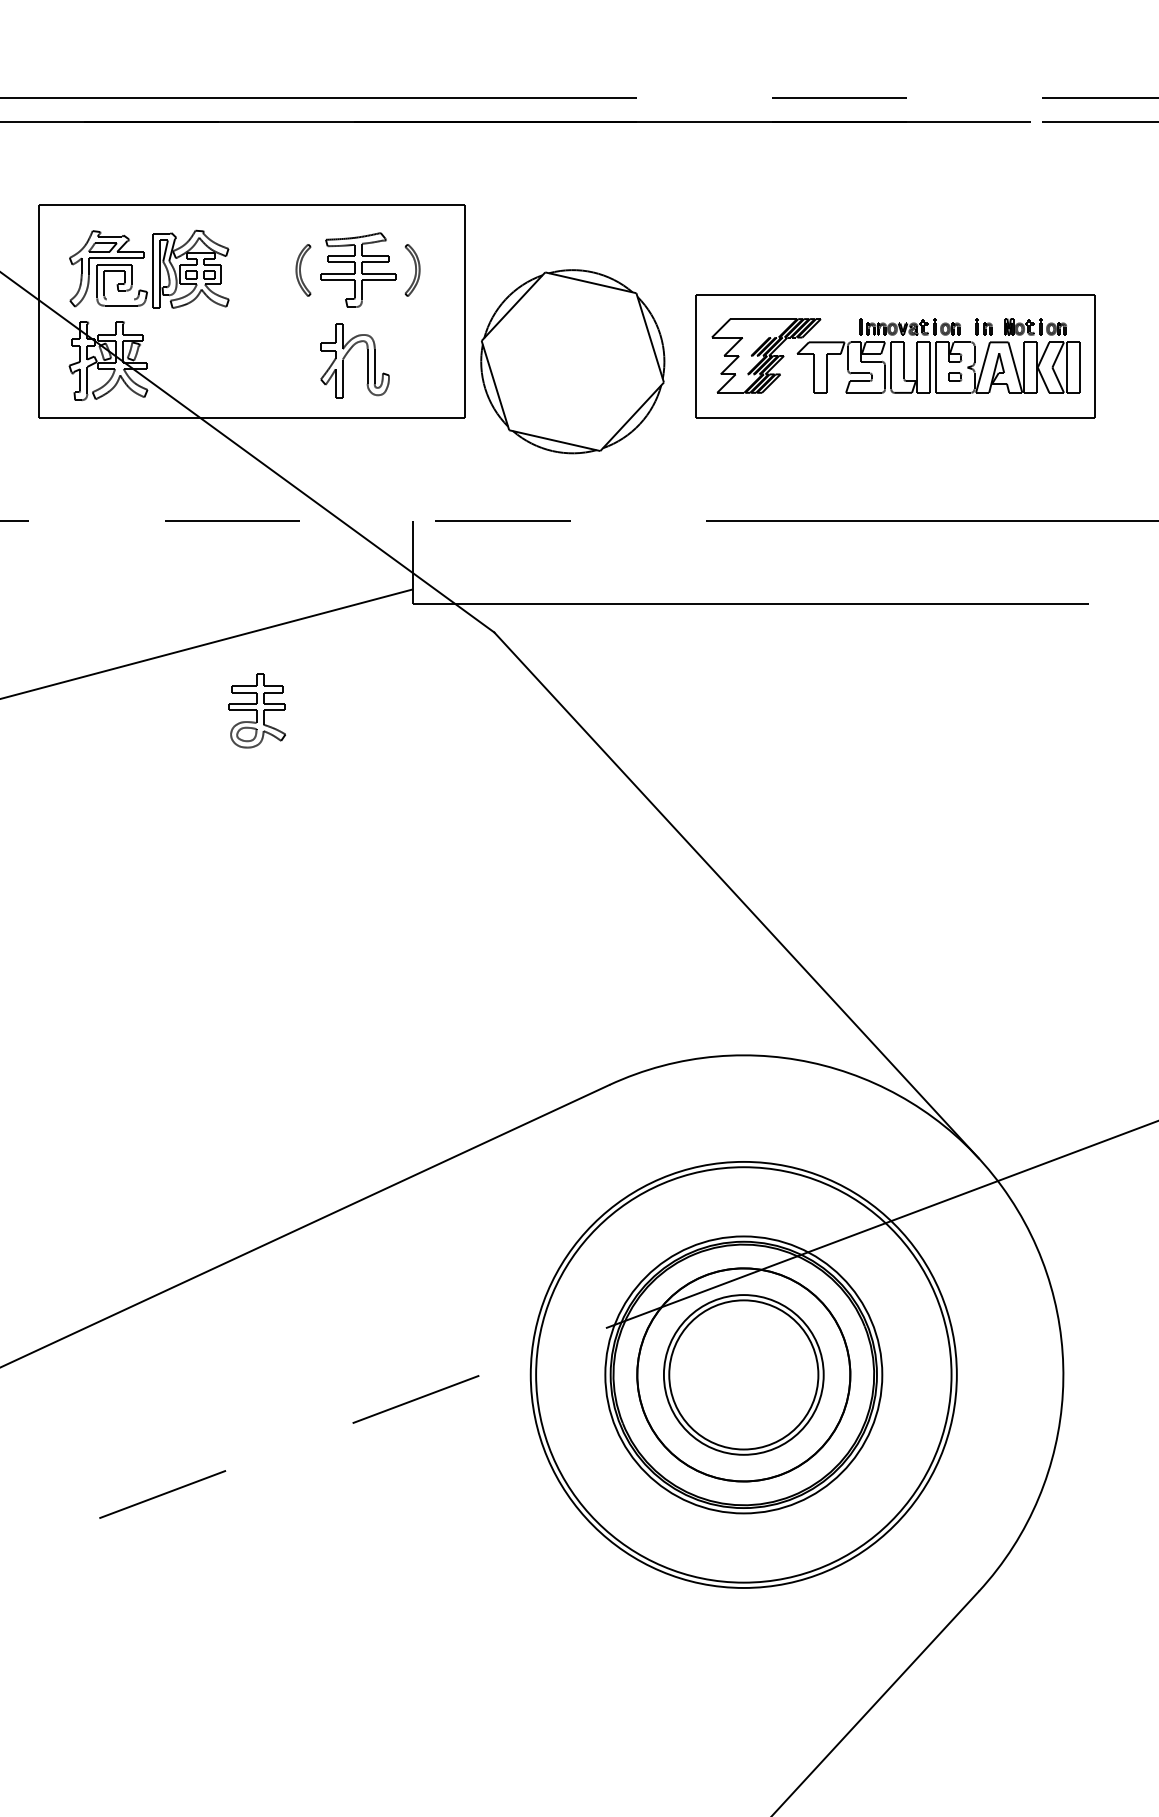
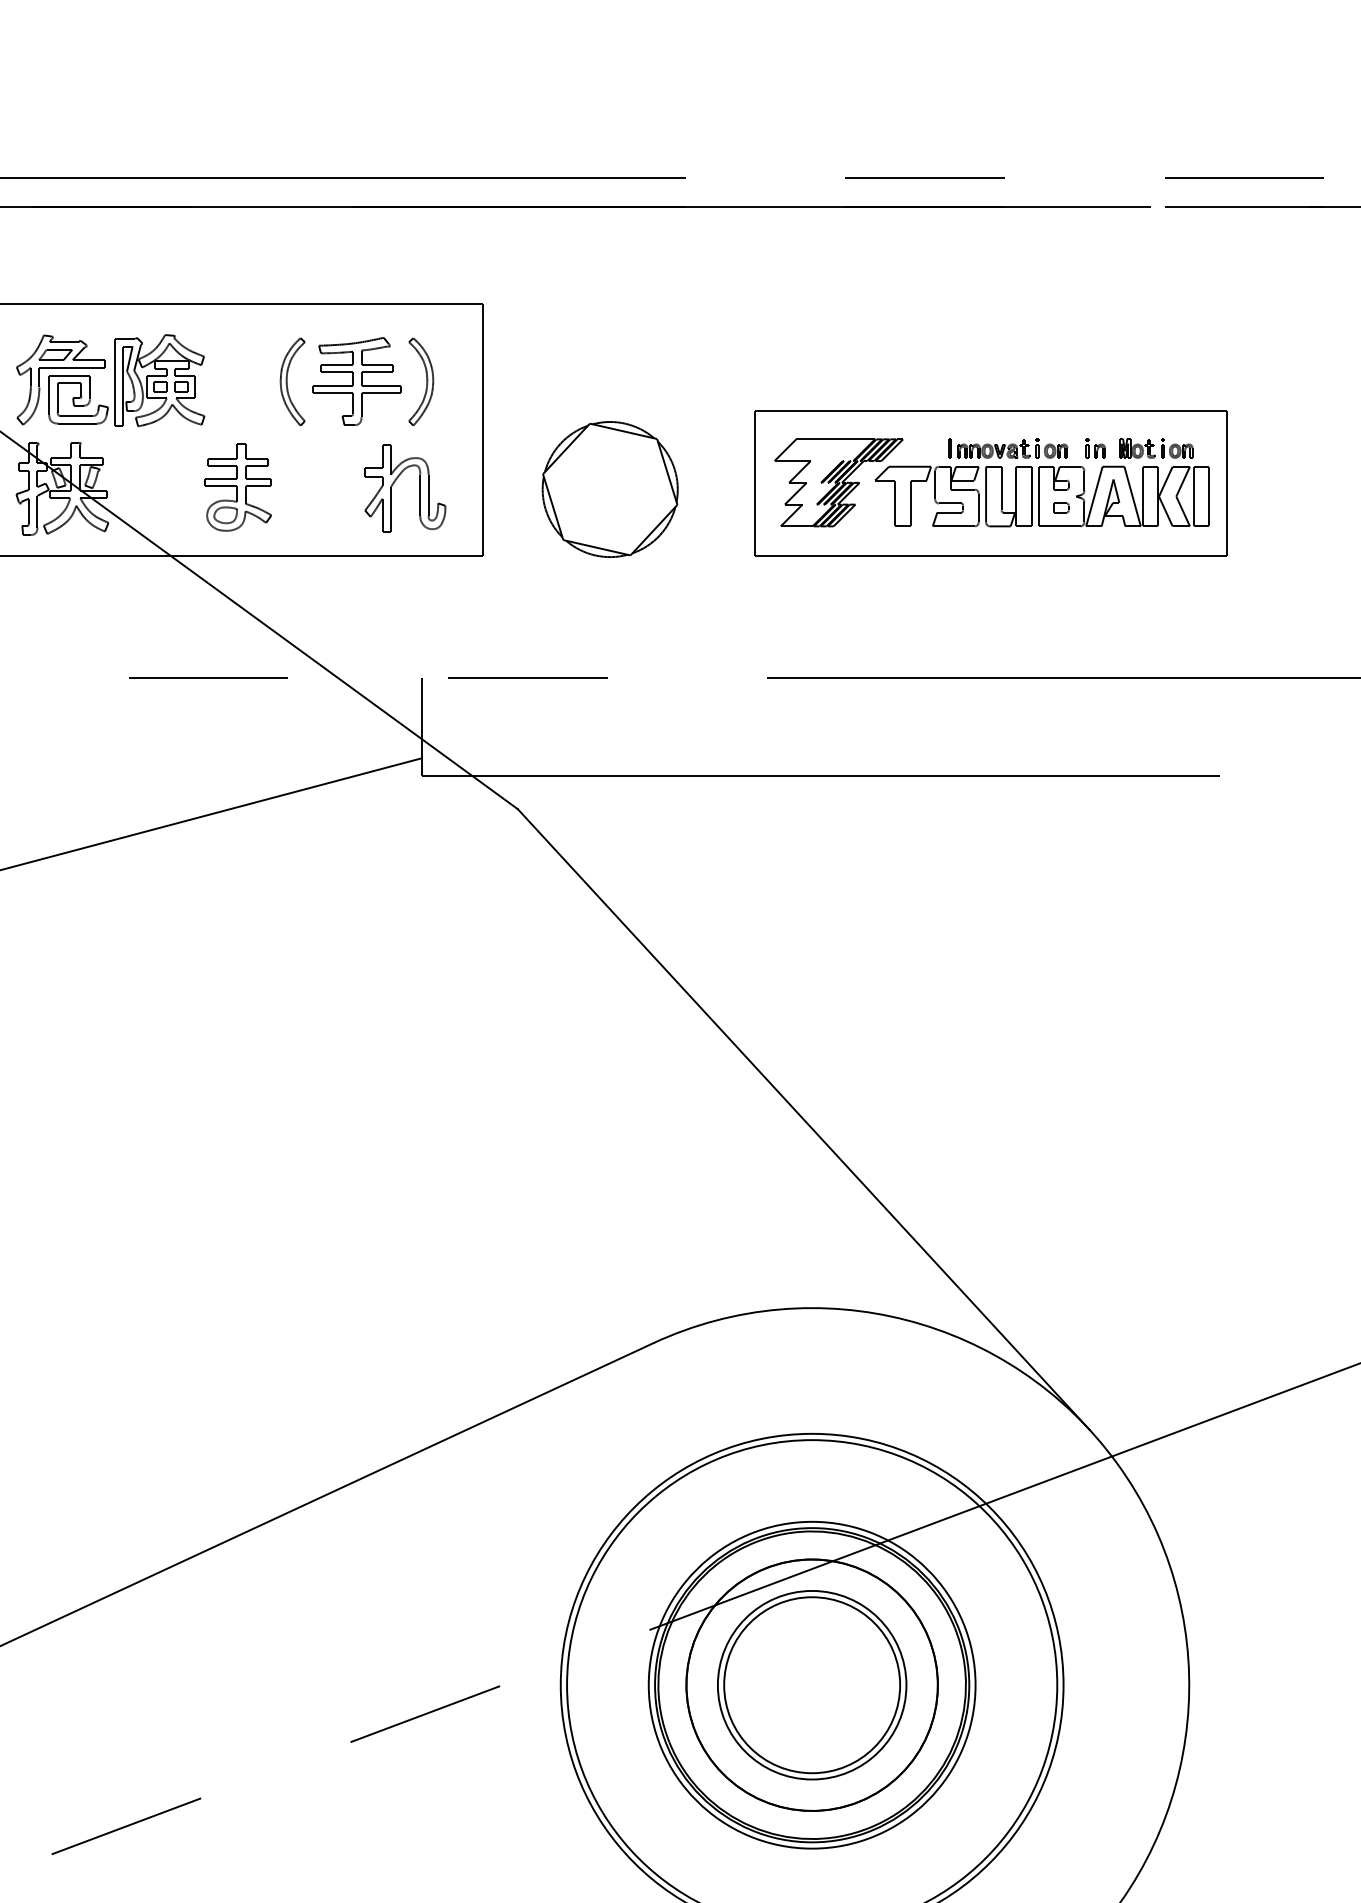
part: (303, 270) -> (292, 381), size x1.43
part: (412, 270) -> (421, 381), size x1.43
line: (120, 299) -> (76, 416), added
part: (347, 354) -> (396, 481), moved
part: (572, 361) -> (609, 489), size x0.62
part: (256, 710) -> (237, 487), moved

